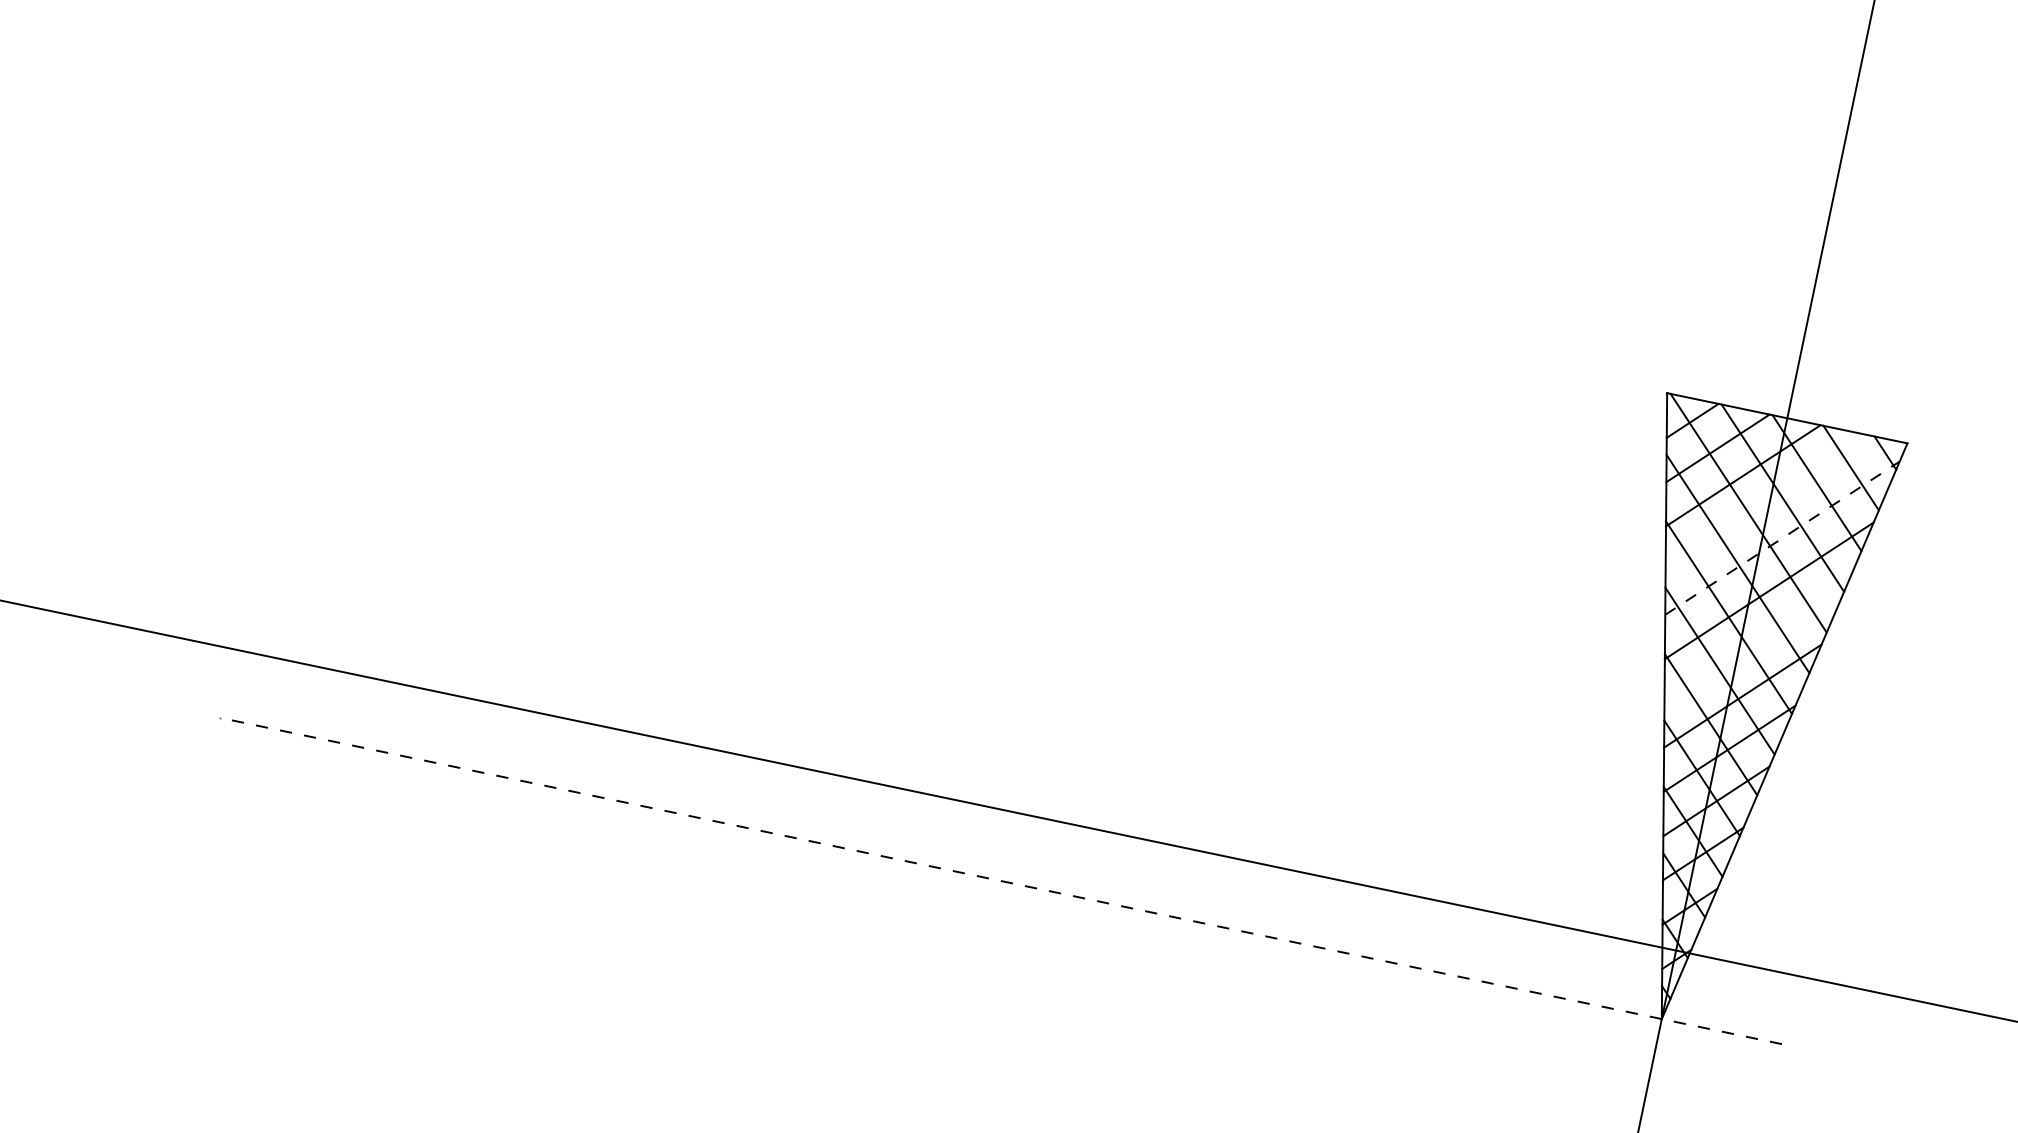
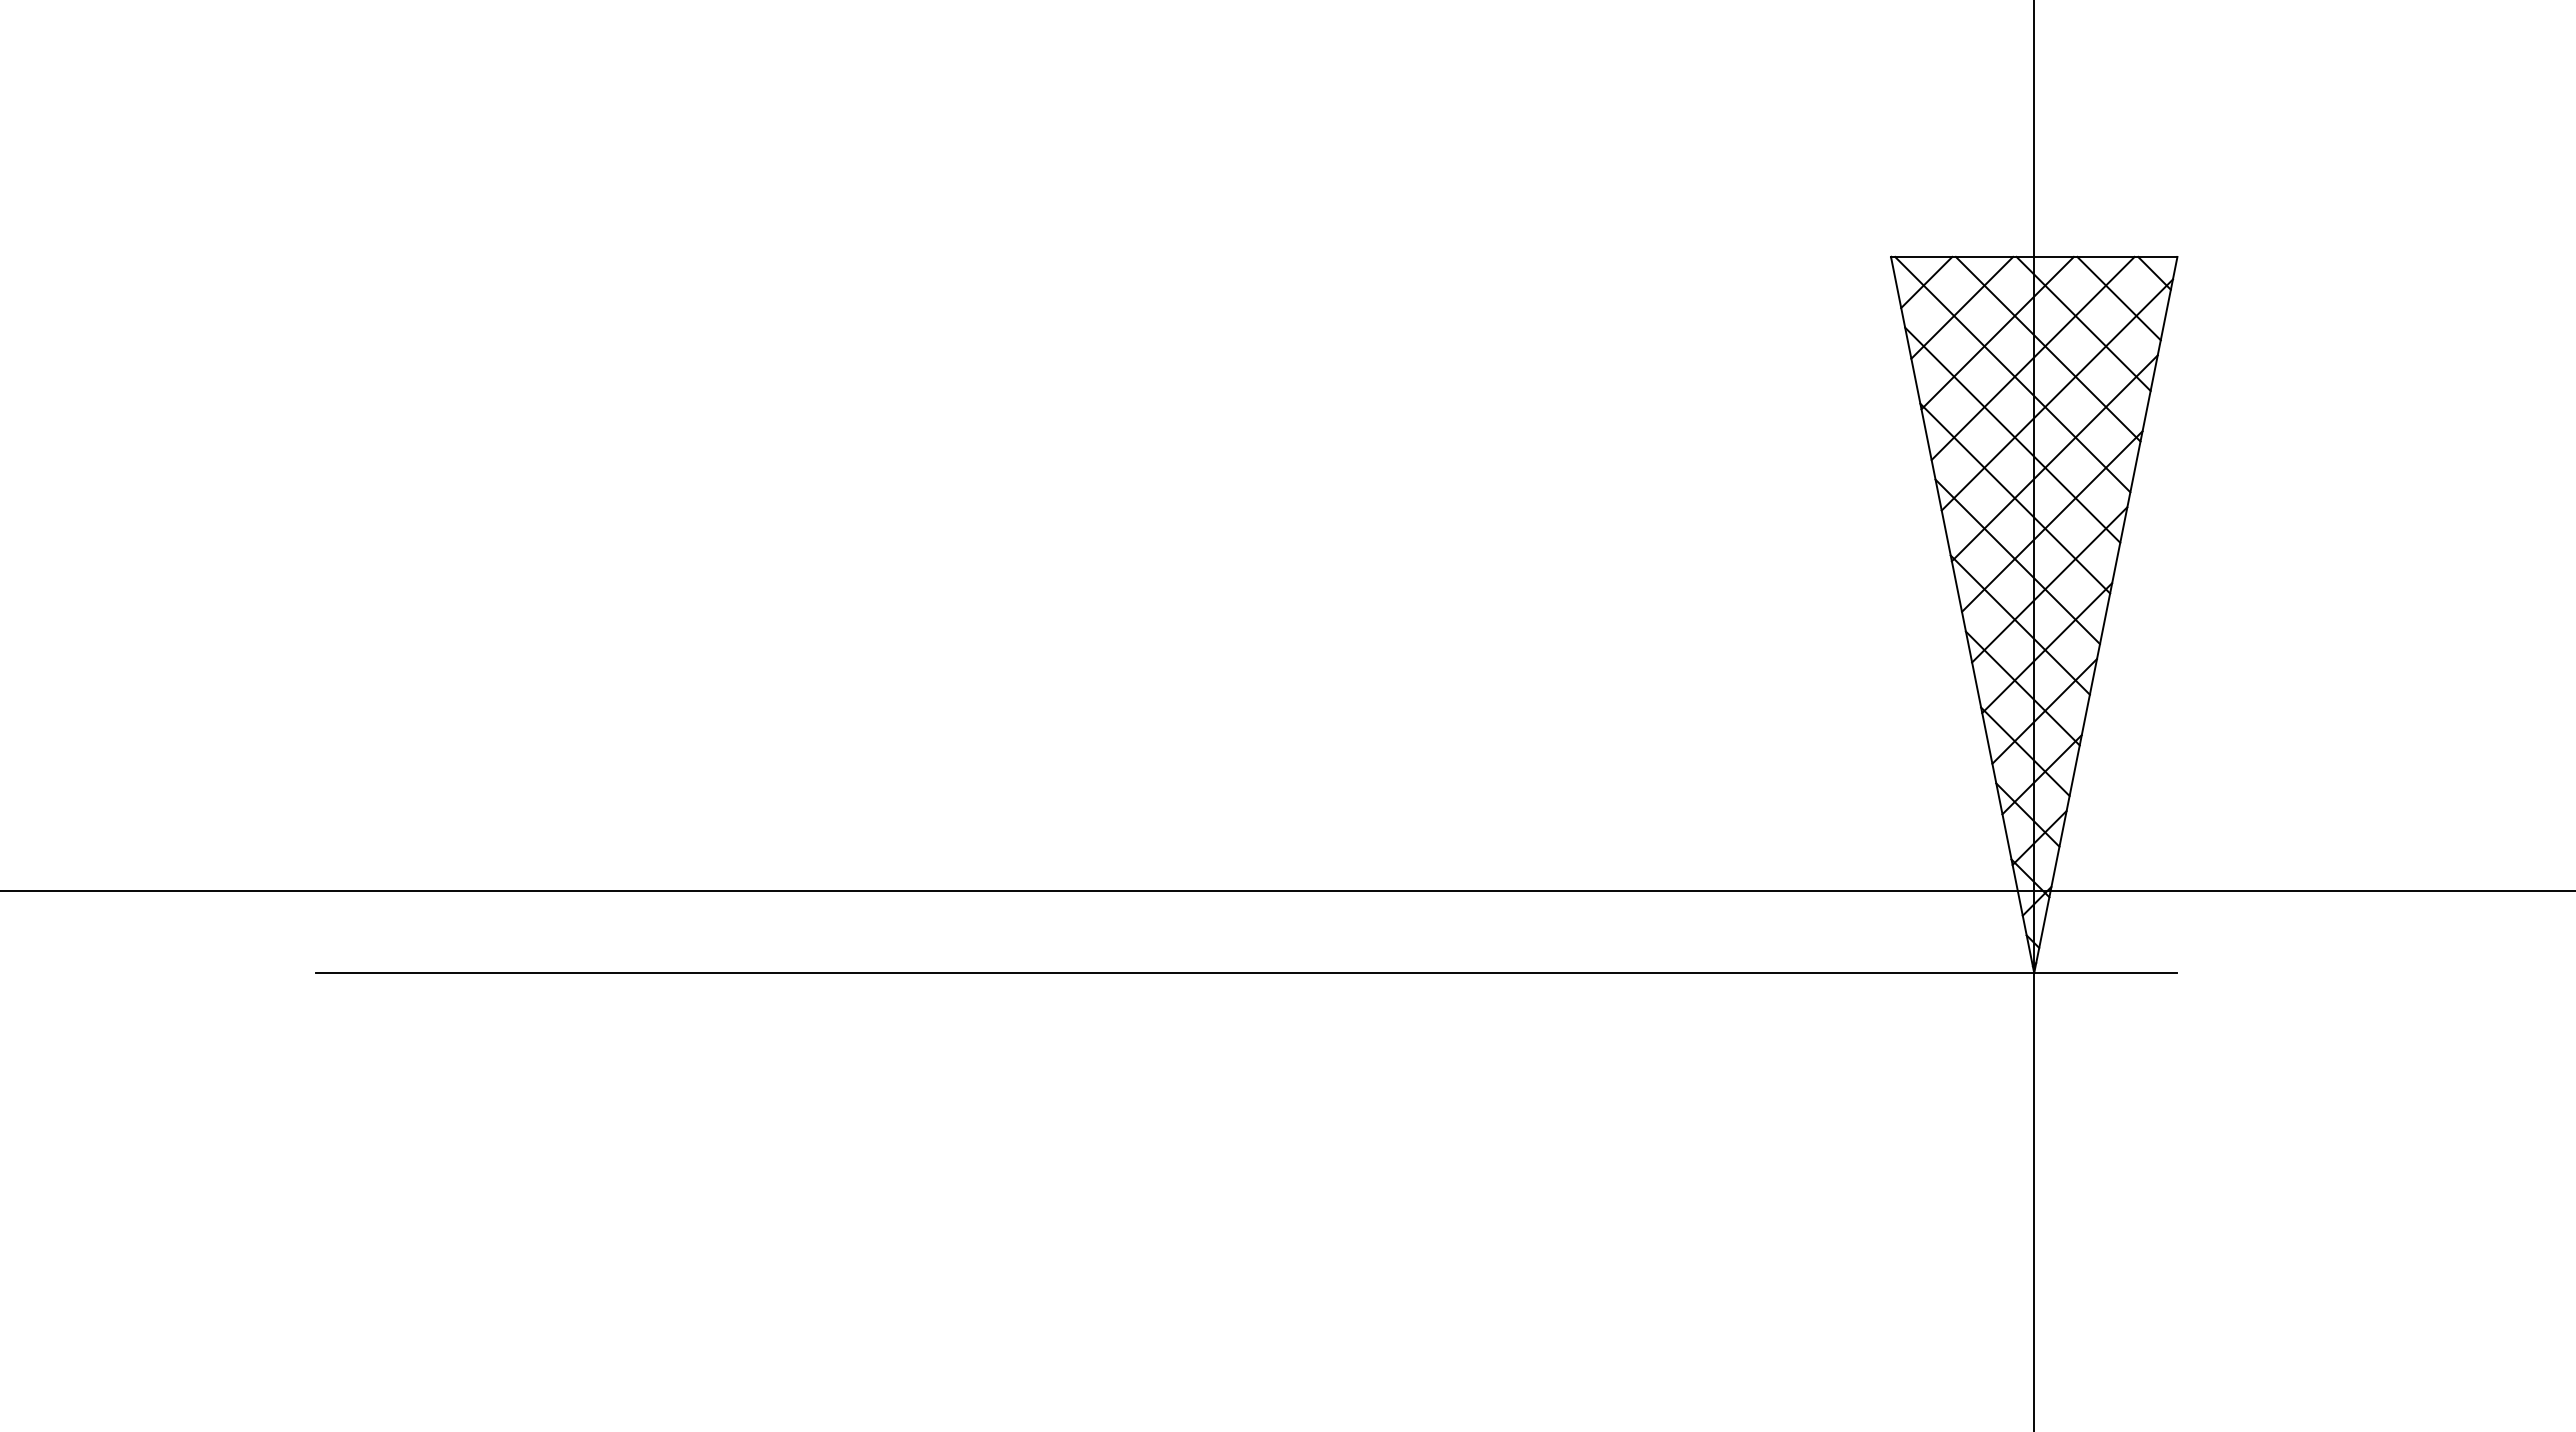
line: (1768, 503) -> (2032, 358), added
line: (1782, 537) -> (2057, 394), dashed -> solid
line: (1756, 643) -> (2052, 521), added
line: (1000, 881) -> (1246, 973), dashed -> solid

